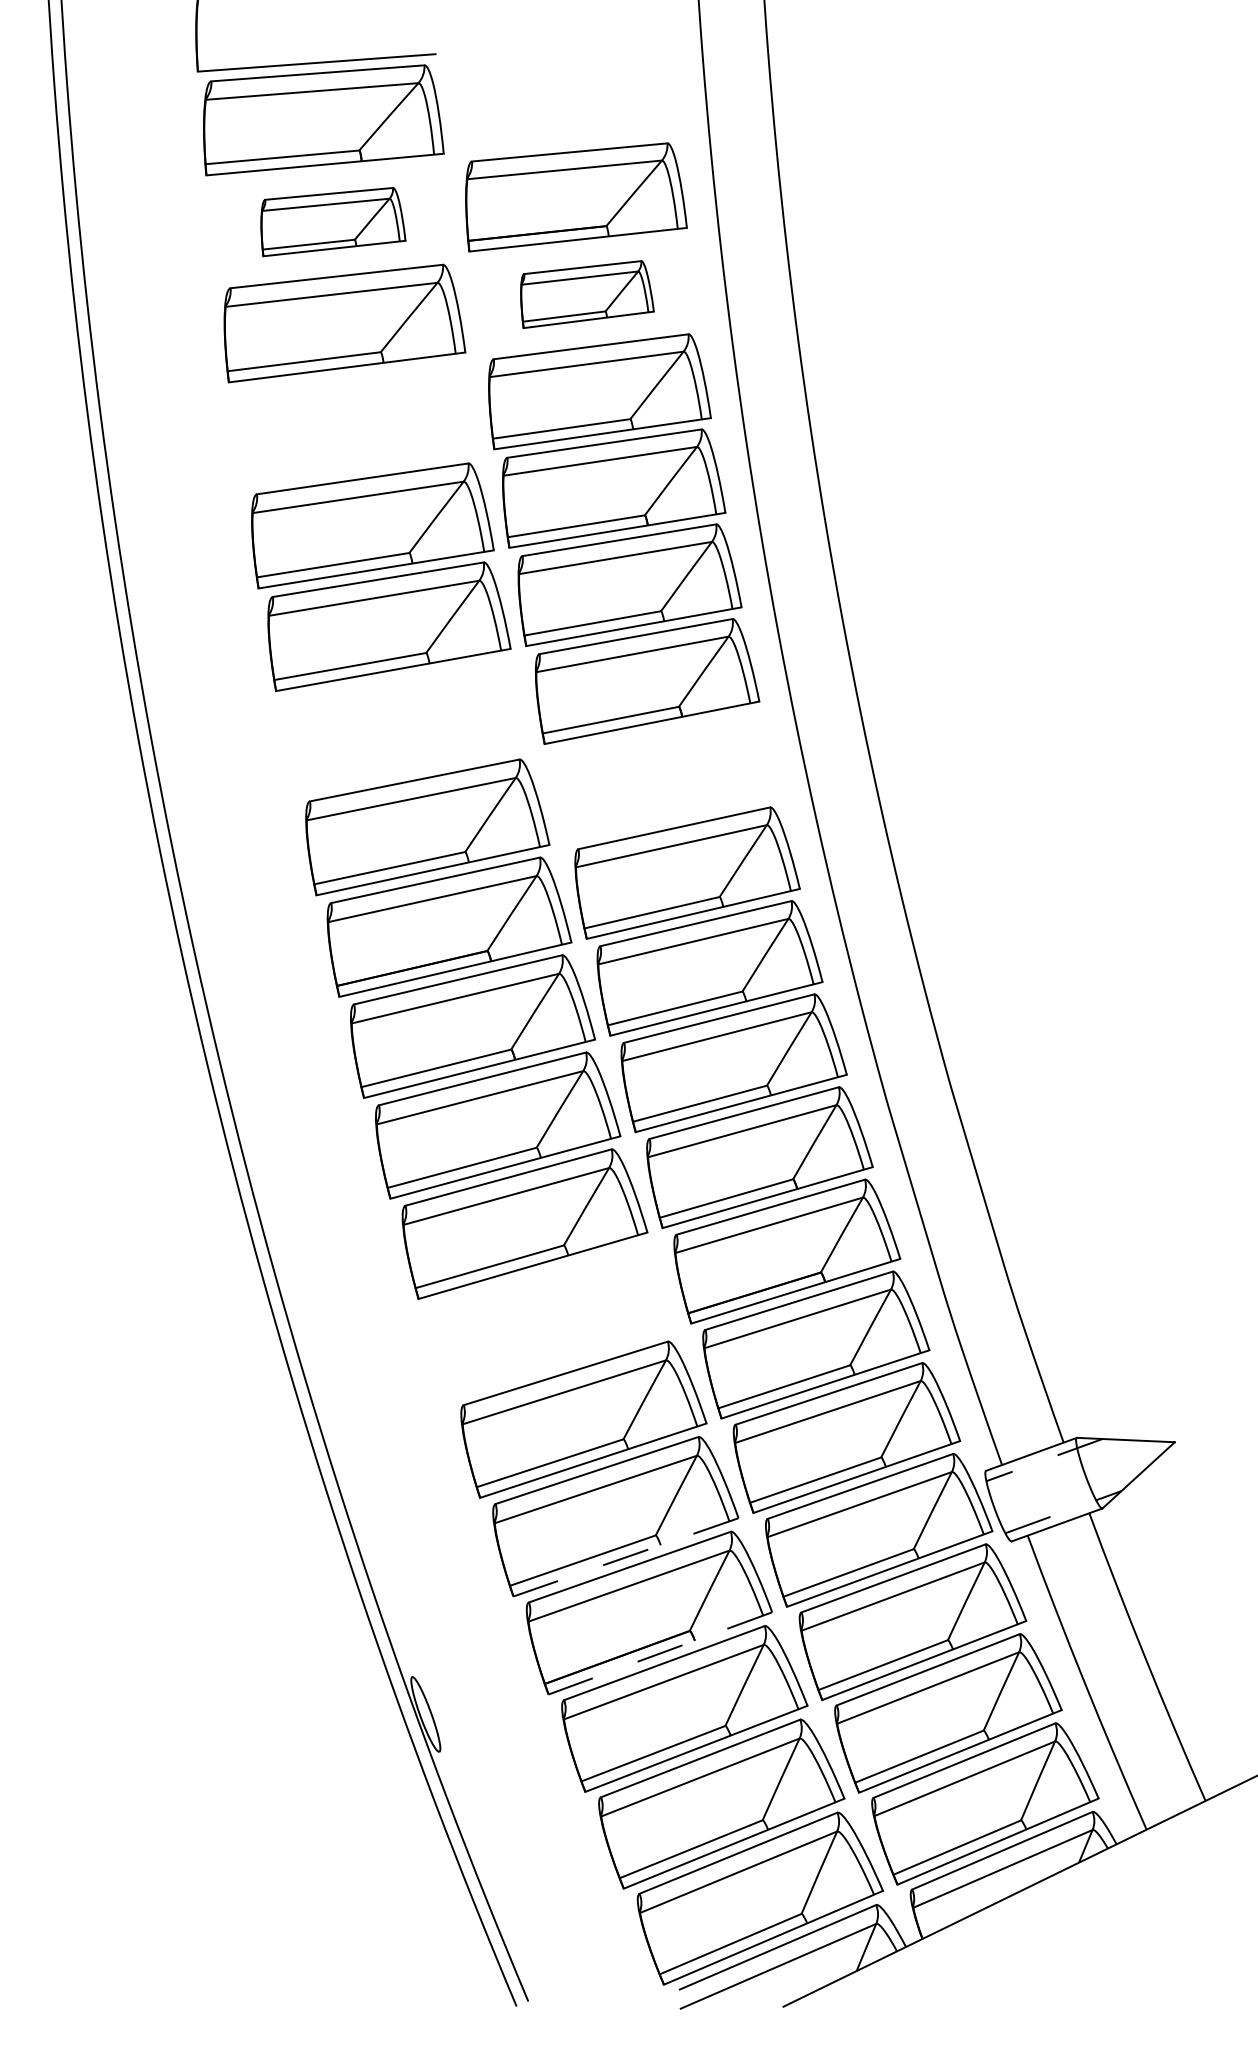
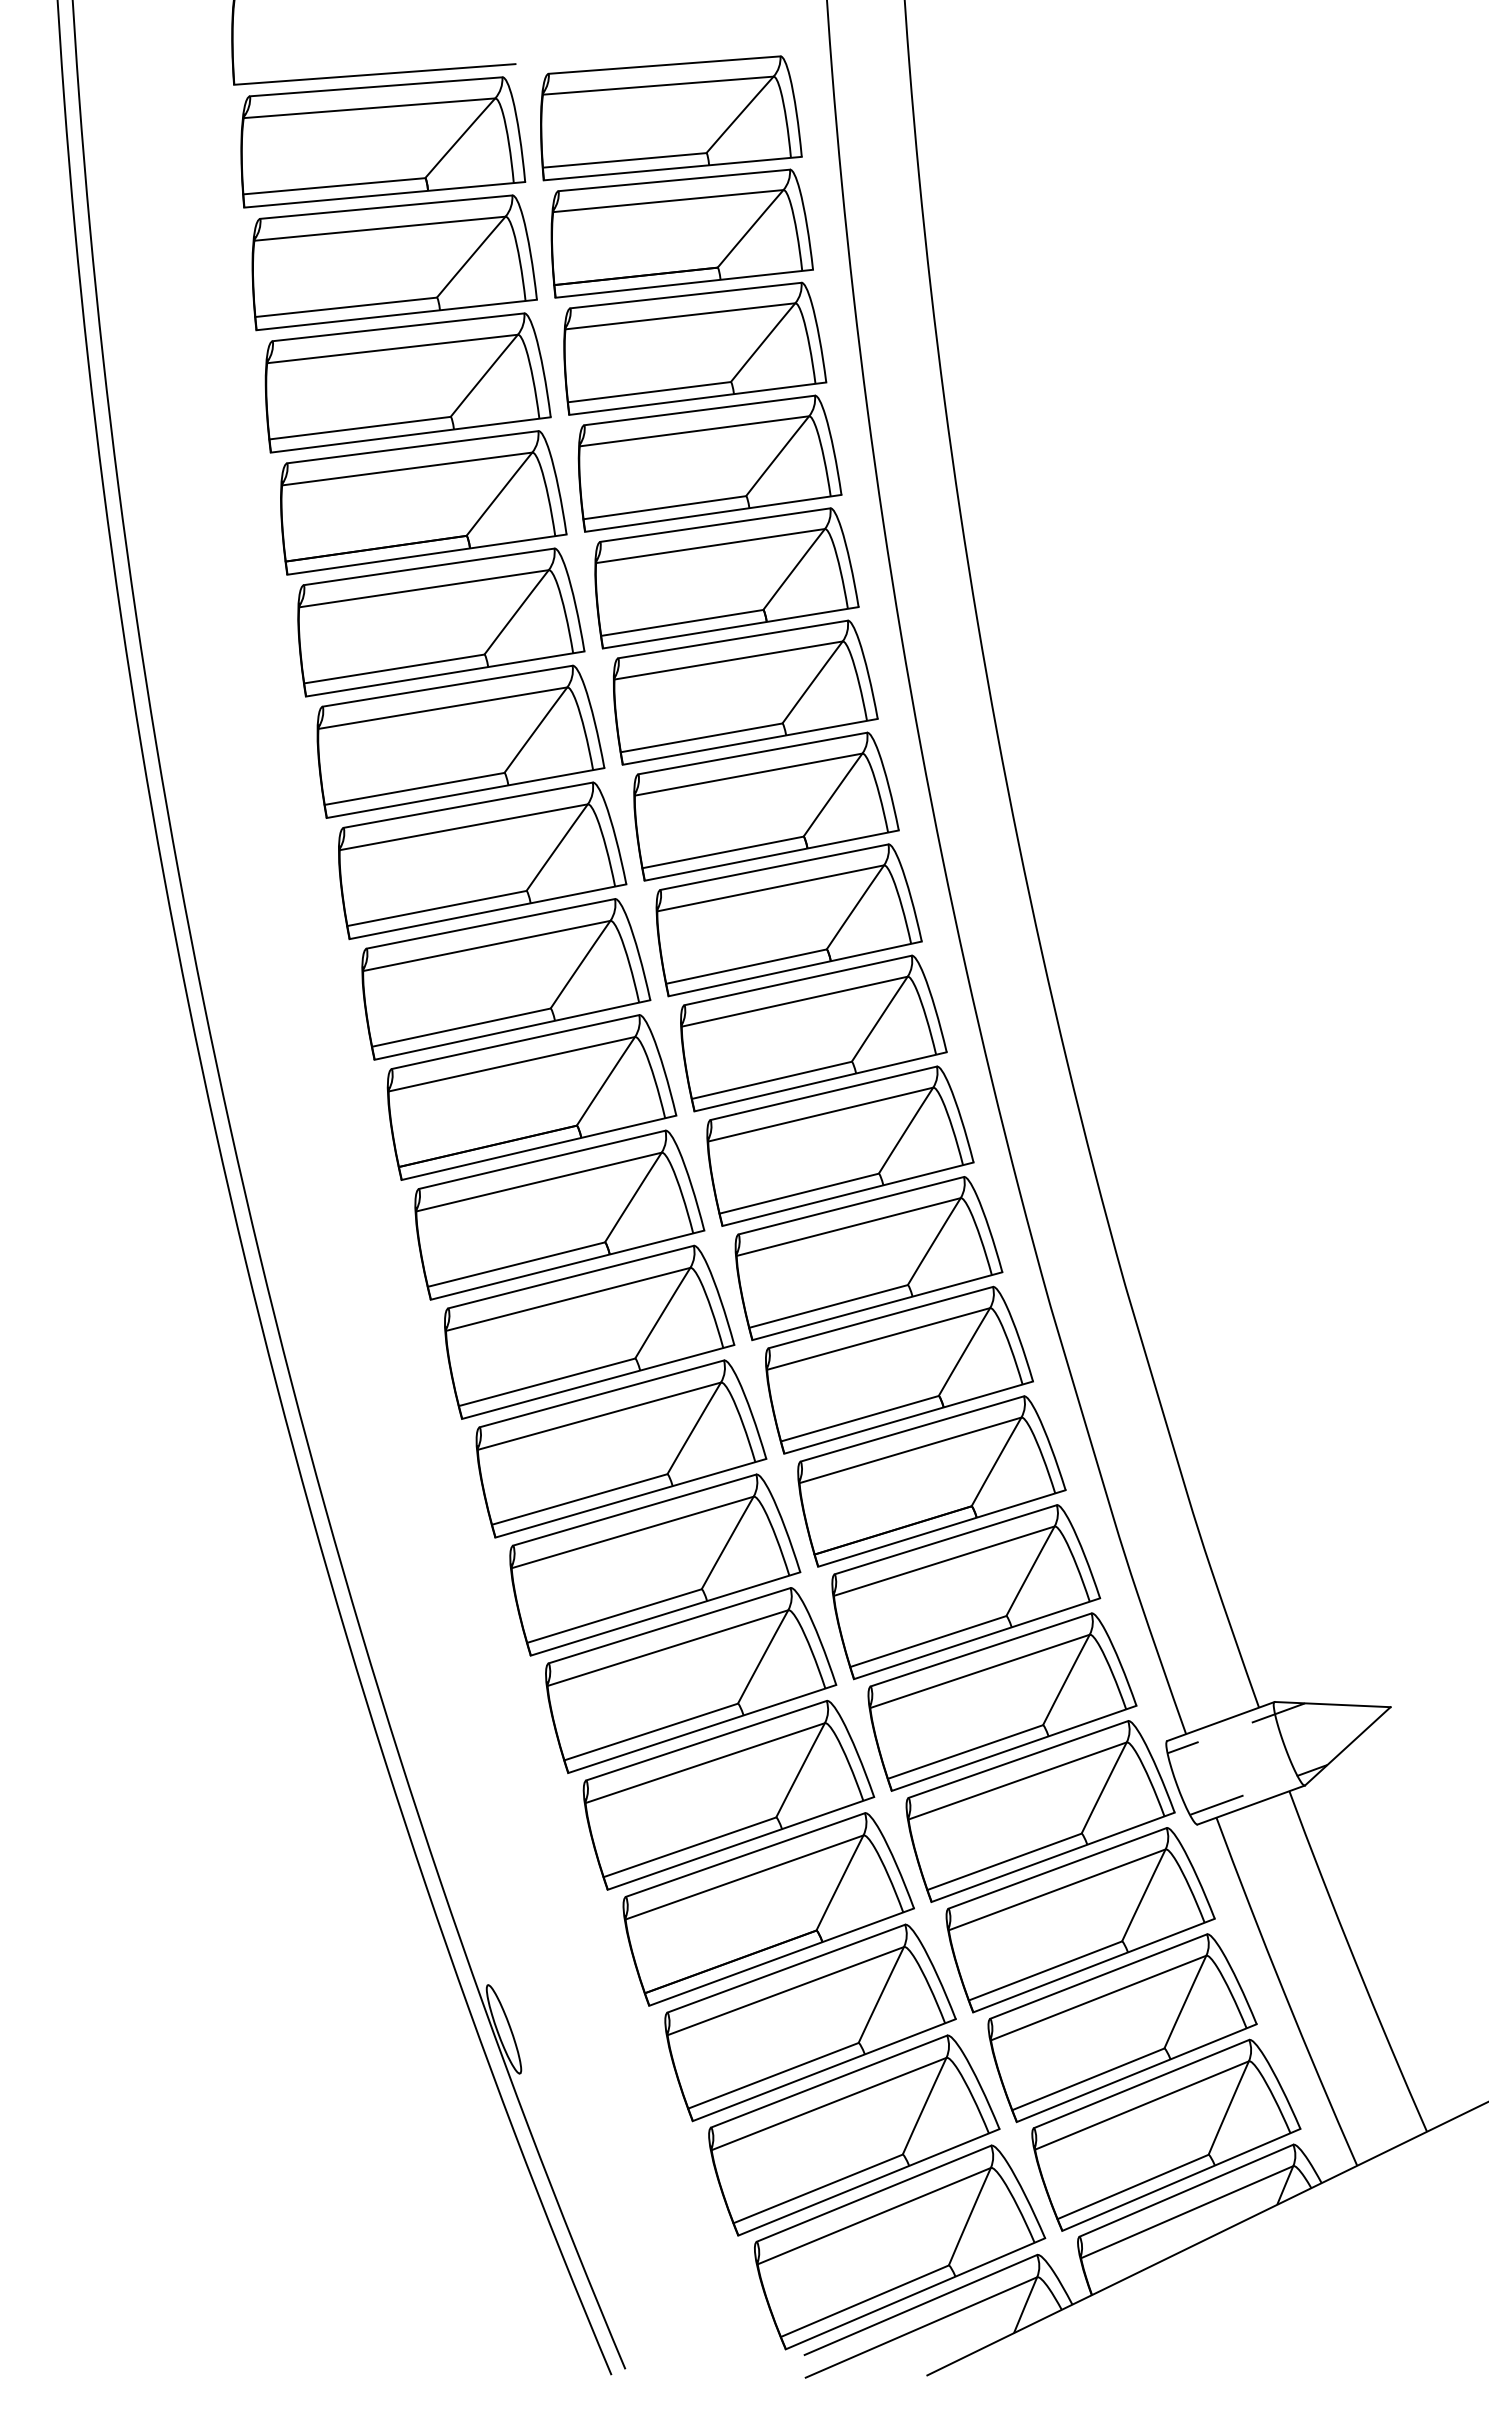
part: (567, 100) -> (671, 118), added
part: (333, 221) -> (394, 262), size x1.67
part: (587, 294) -> (695, 348), size x1.67
part: (357, 424) -> (423, 502), added
part: (407, 726) -> (482, 860), added
part: (666, 777) -> (788, 920), added
part: (553, 1321) -> (655, 1564), added
line: (625, 1557) -> (740, 1843), dashed -> solid
line: (660, 1653) -> (781, 1957), dashed -> solid

